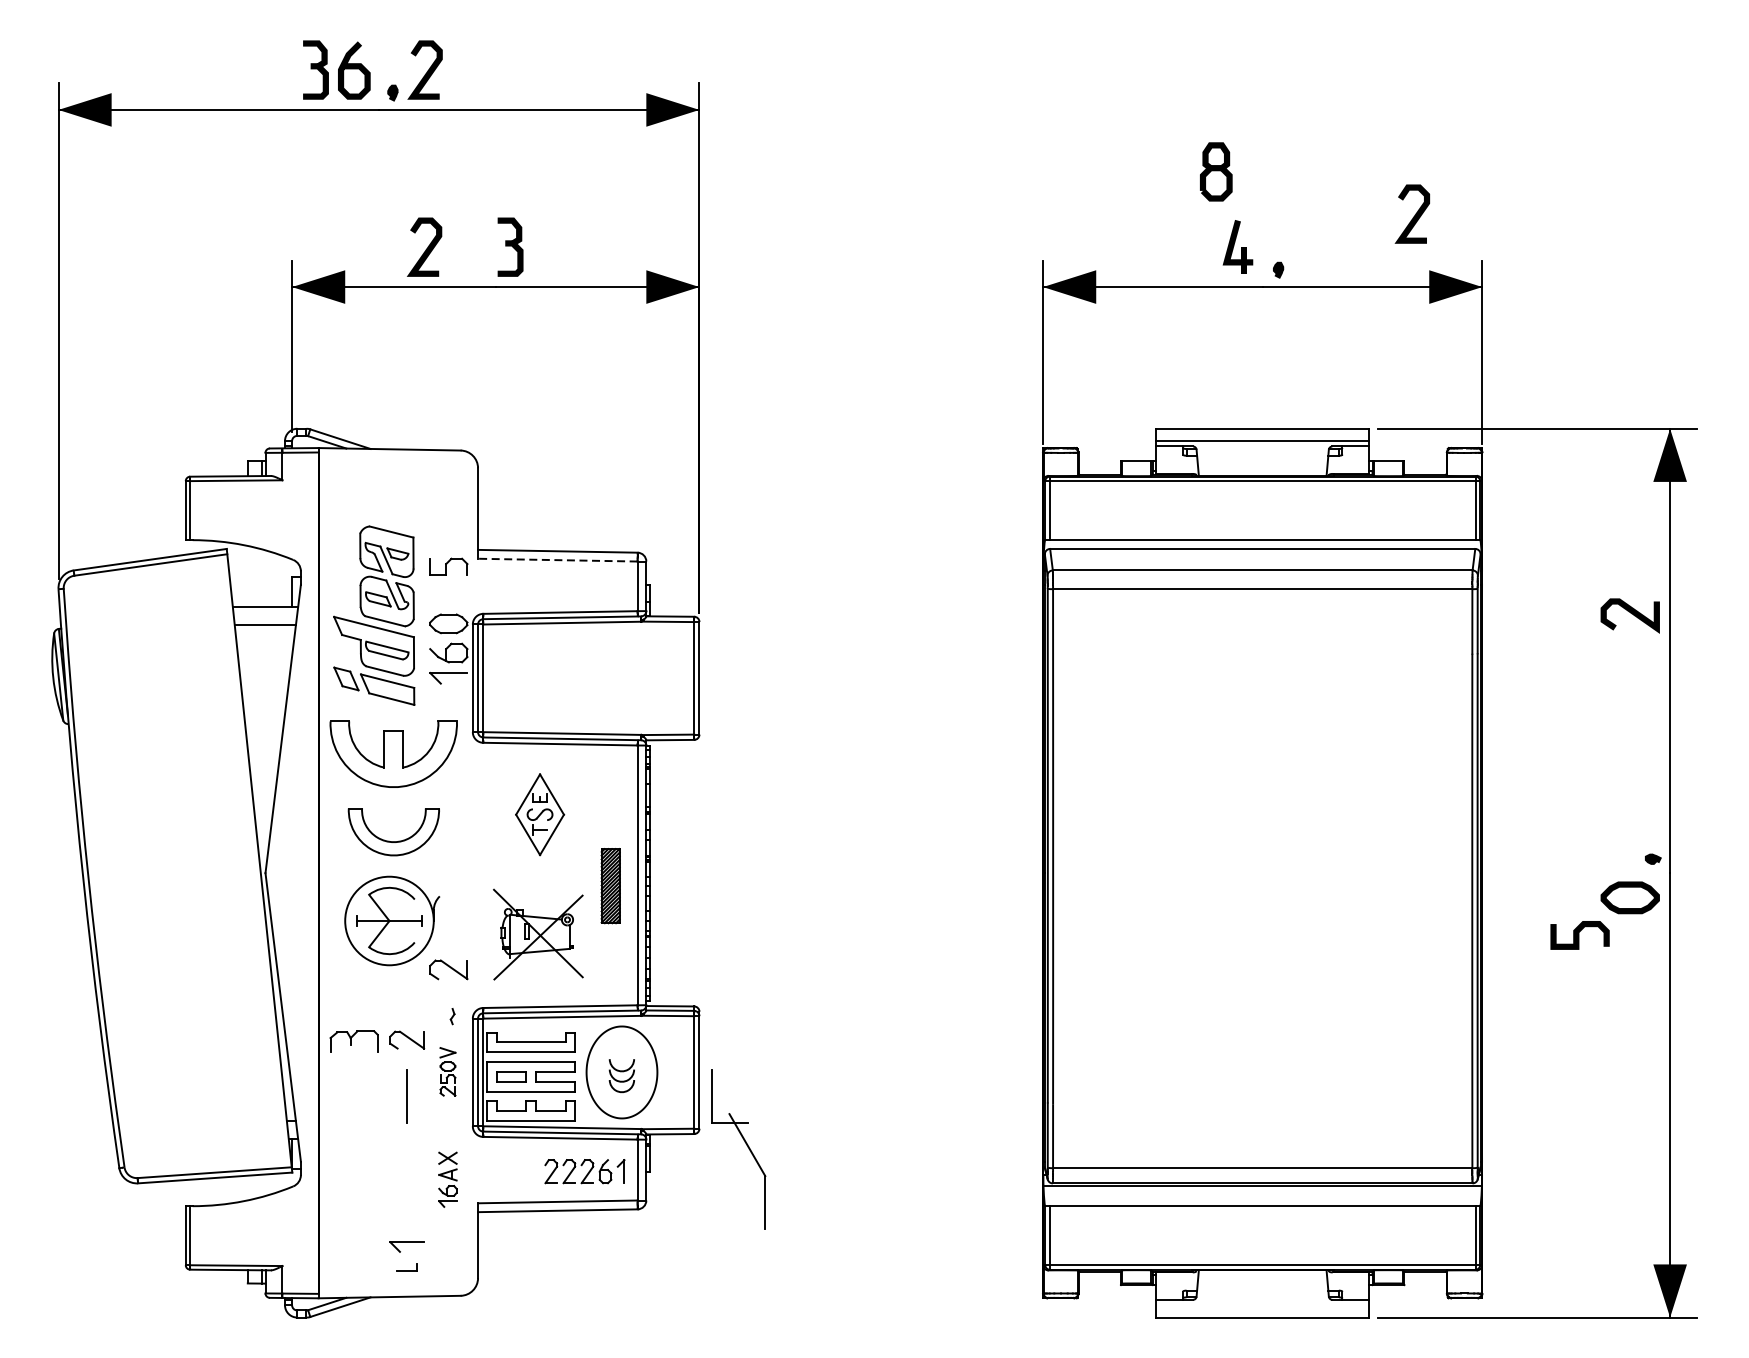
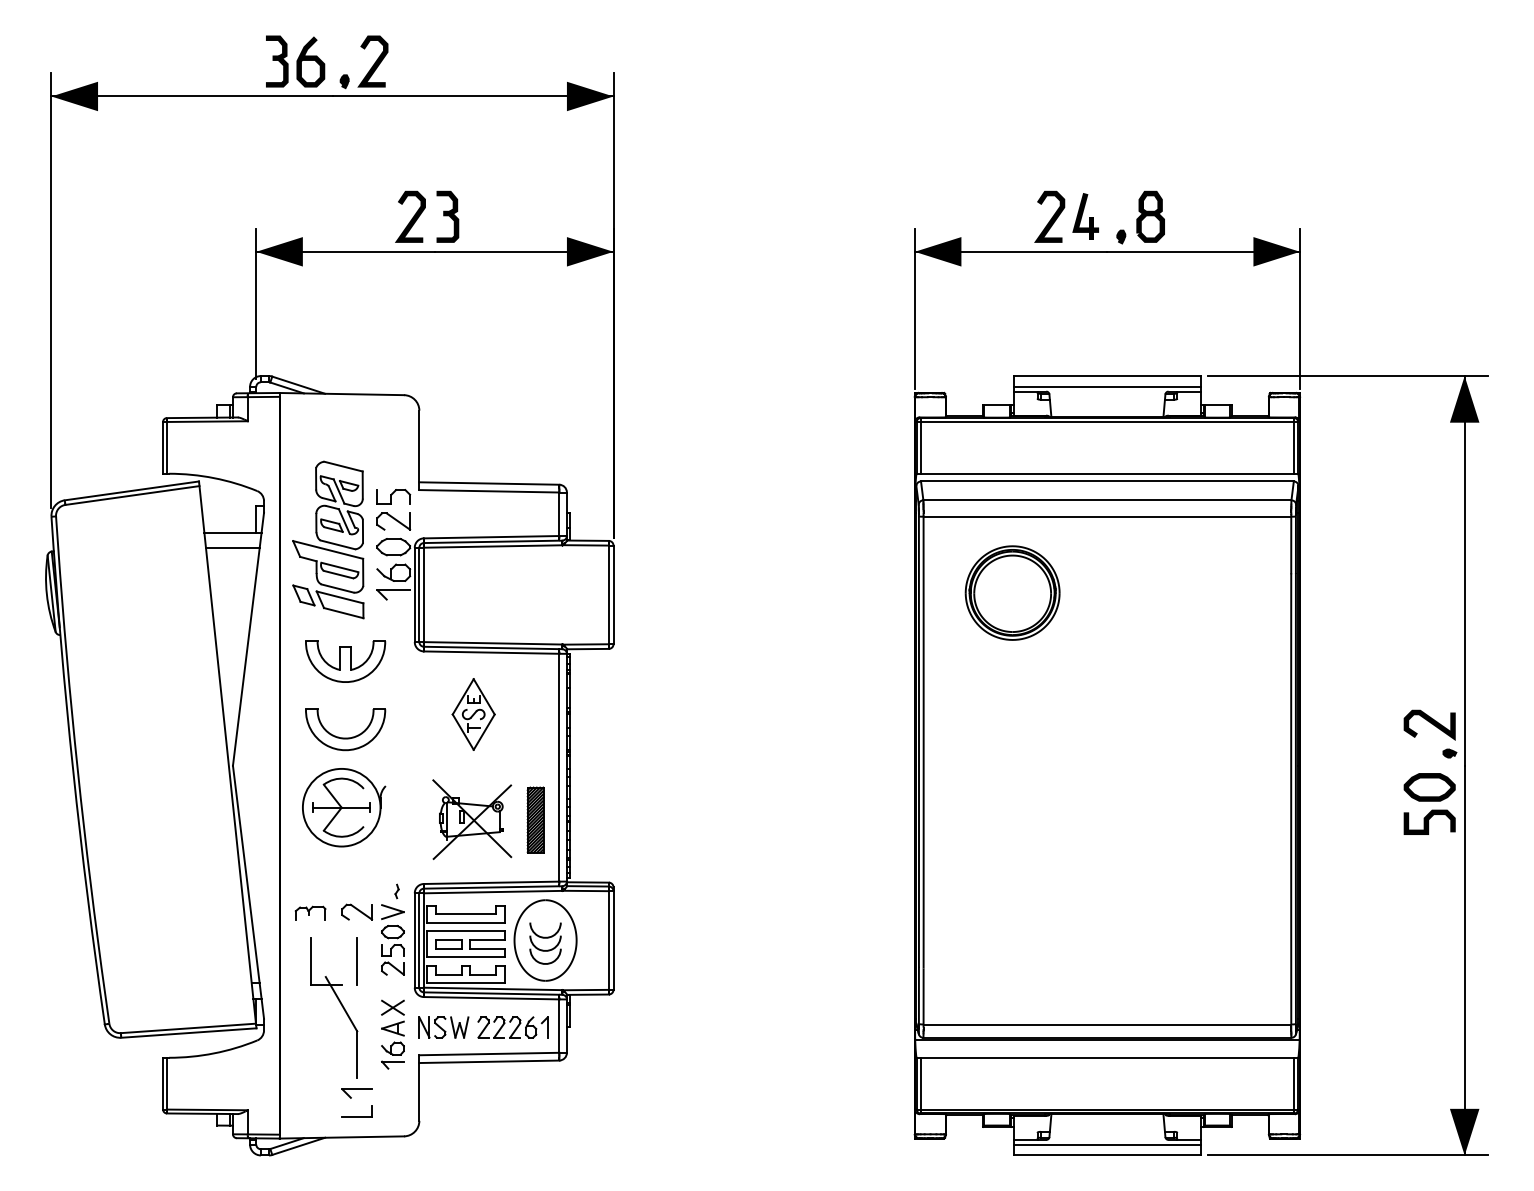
part: (1216, 171) -> (1150, 216), moved
curve: (1414, 214) -> (1051, 217), moved
curve: (426, 247) -> (412, 217), moved
line: (558, 560) -> (489, 491), dashed -> solid
curve: (1631, 613) -> (1430, 723), moved
part: (1154, 675) -> (1012, 592), added
part: (393, 754) -> (345, 661), size x0.71
part: (610, 885) -> (535, 819), moved
curve: (1579, 934) -> (1429, 821), moved
part: (448, 969) -> (393, 521), moved
part: (353, 1040) -> (310, 912), size x0.71
part: (447, 1071) -> (392, 939), size x1.67
part: (621, 1075) -> (545, 943), size x1.43
part: (746, 1145) -> (340, 1004), moved
part: (505, 1171) -> (443, 1027), added
part: (447, 1179) -> (392, 1034), size x1.43
part: (406, 1267) -> (356, 1111), size x1.67
line: (1262, 1305) -> (1107, 1144), added

